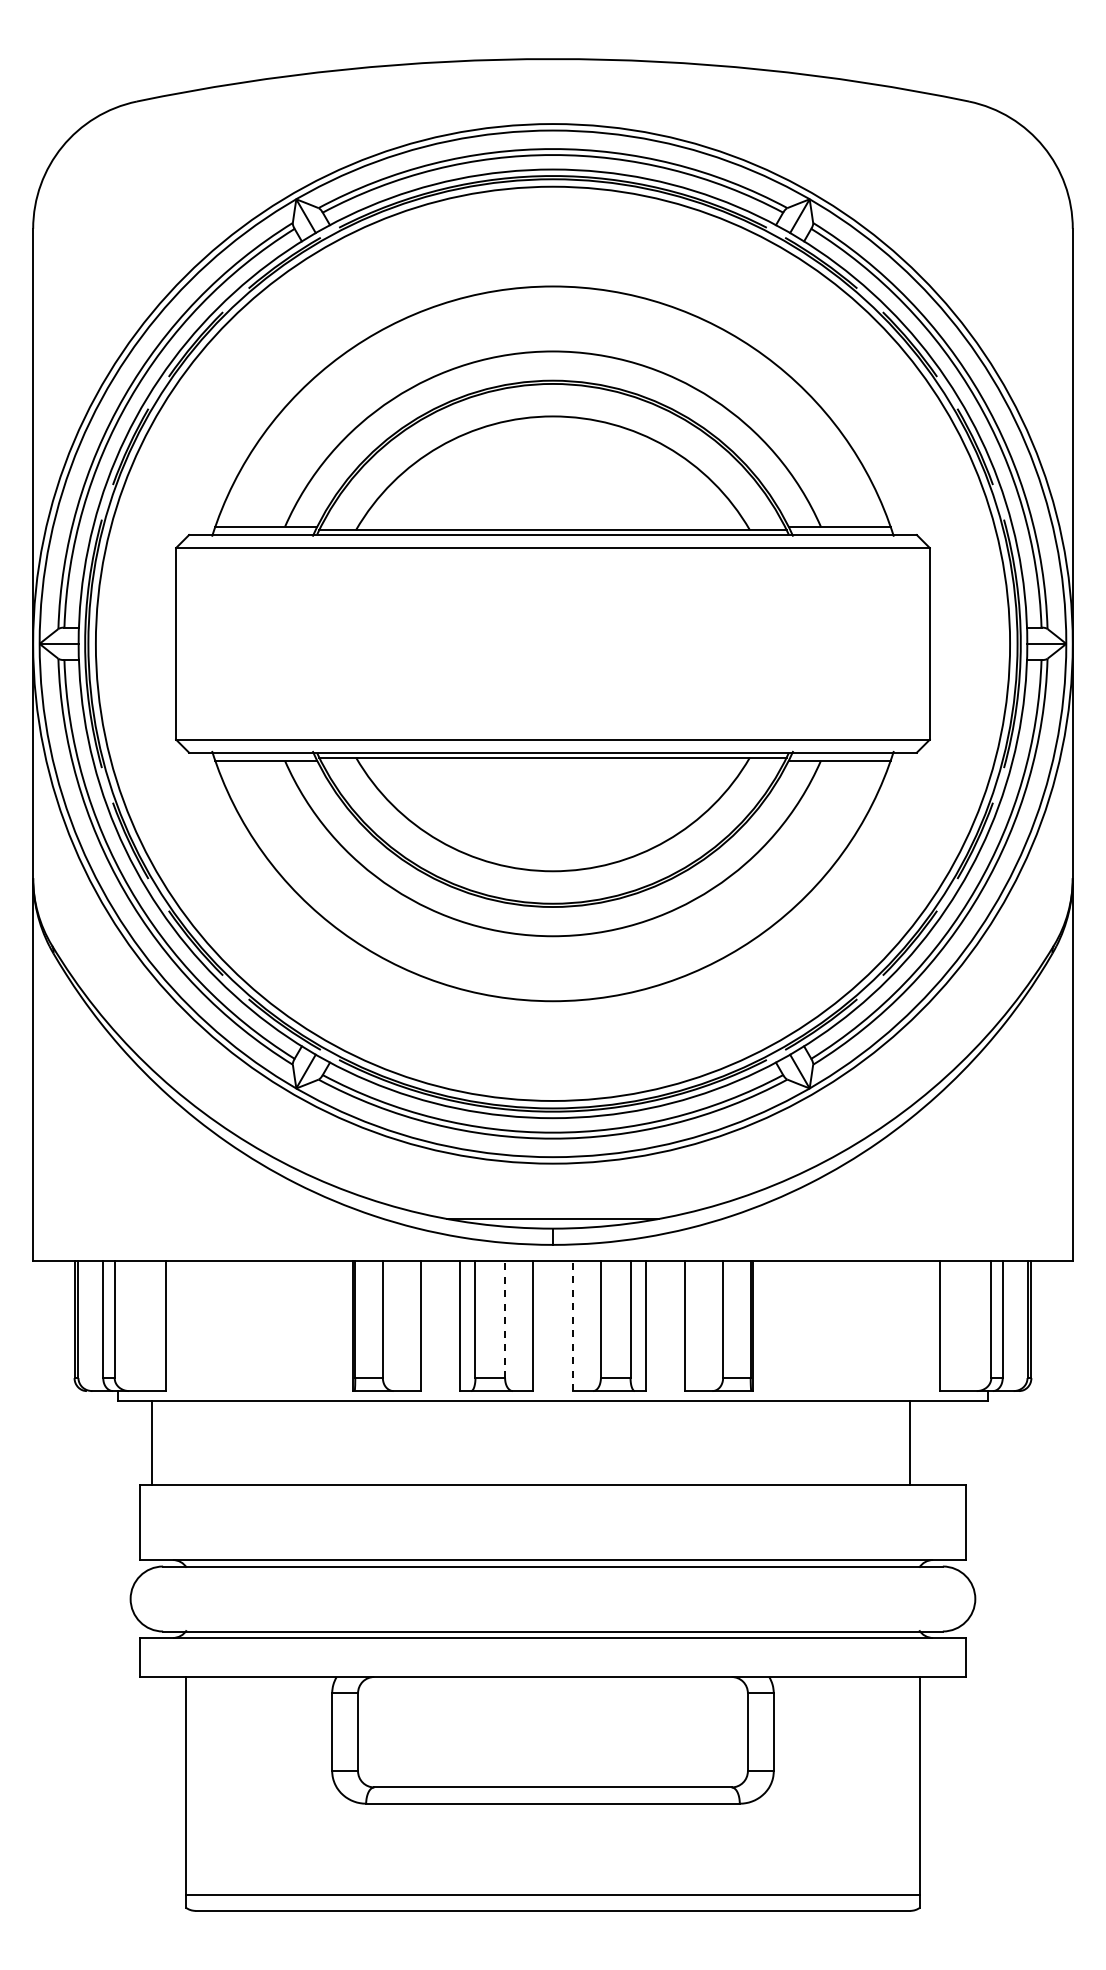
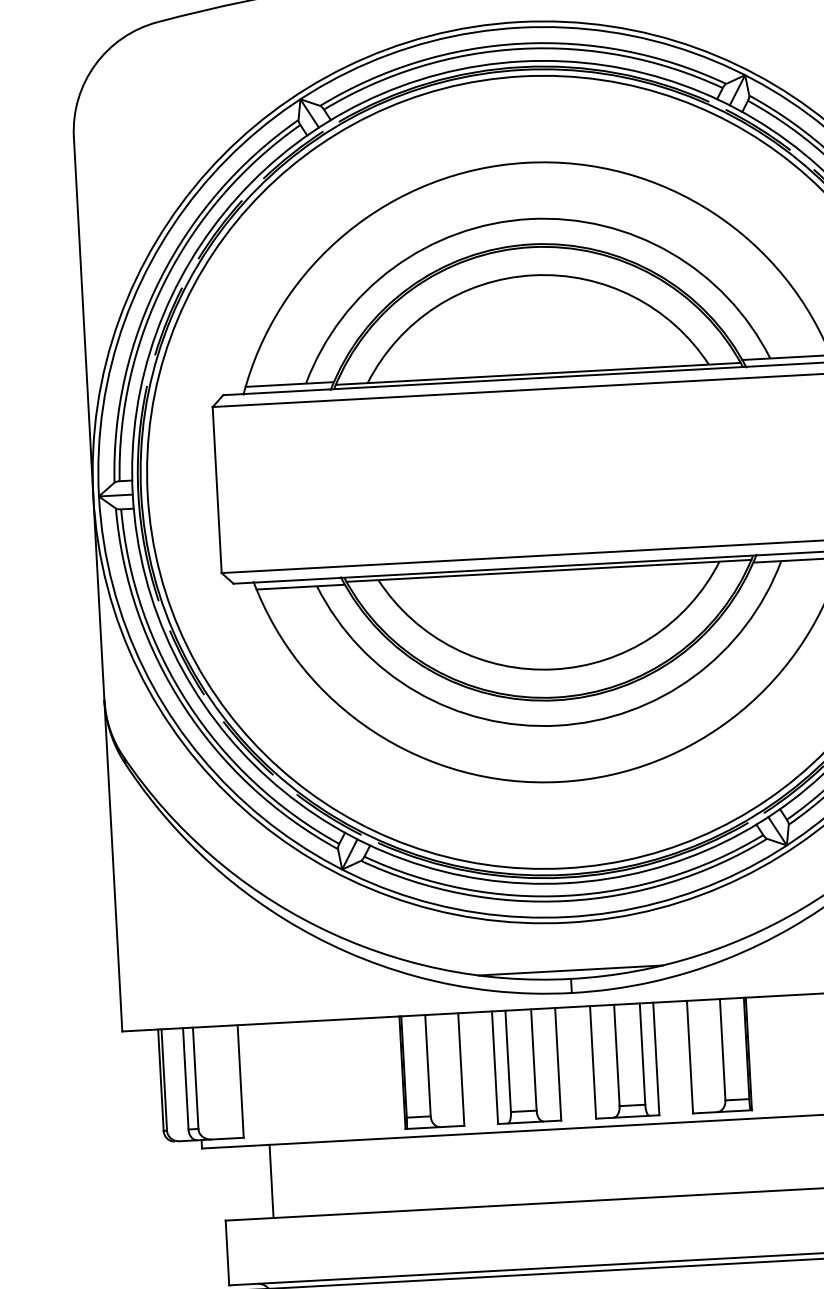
line: (505, 1319) -> (534, 1059), dashed -> solid
line: (573, 1326) -> (593, 1062), dashed -> solid
line: (151, 1442) -> (271, 1180), moved

